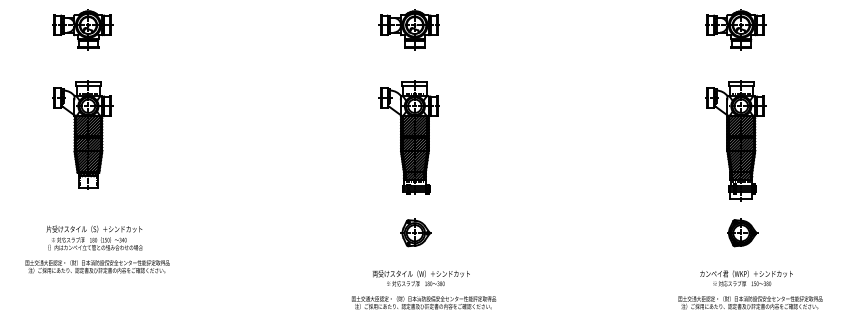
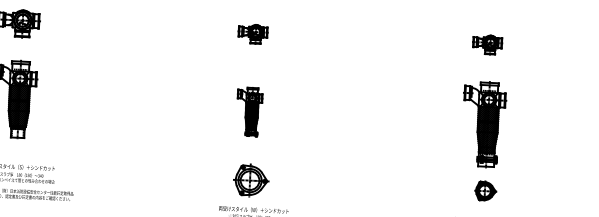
part: (408, 29) -> (252, 34), size x0.7
part: (735, 29) -> (487, 44), size x0.7
part: (408, 137) -> (249, 111), size x0.6
part: (415, 232) -> (250, 180), size x1.6

